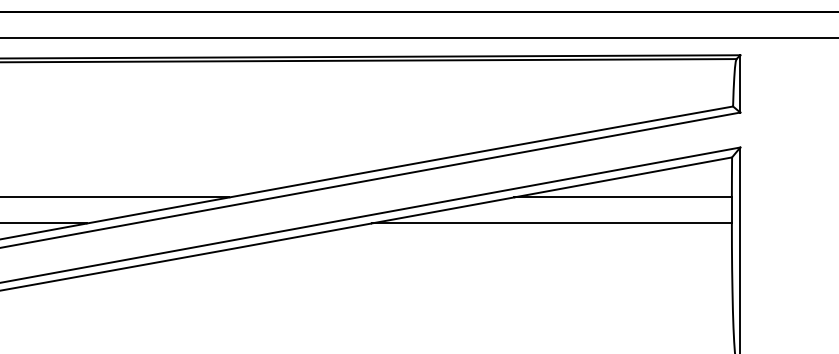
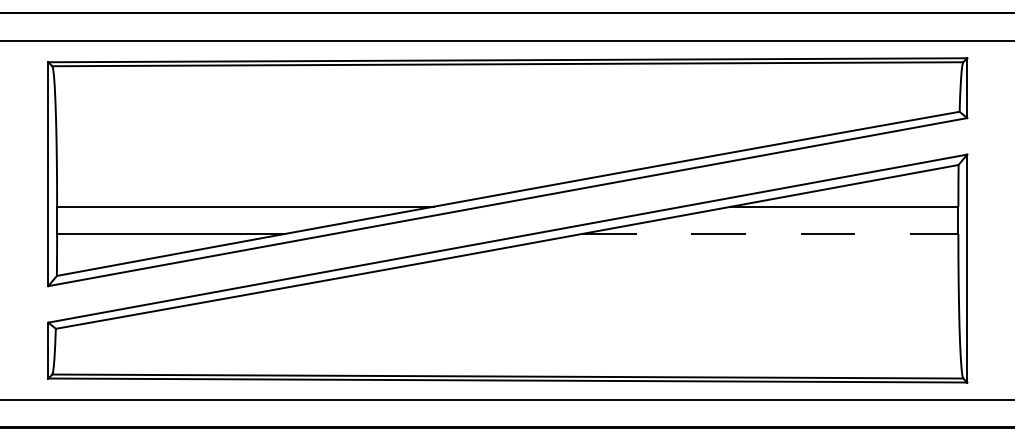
line: (552, 223) -> (770, 233), solid -> dashed

